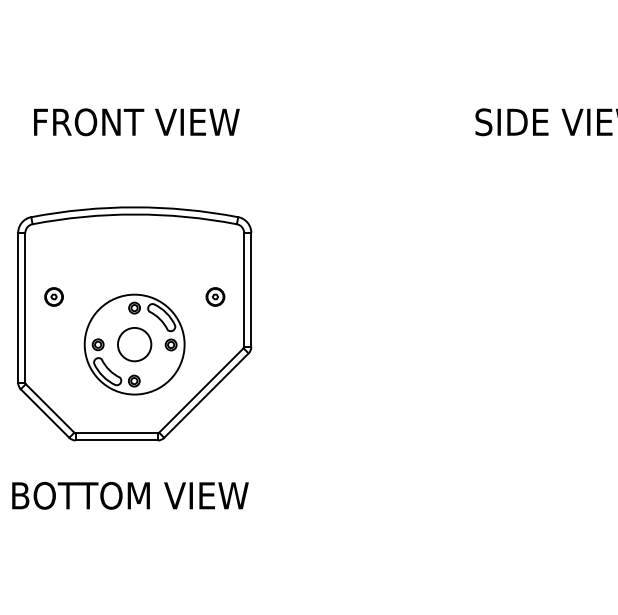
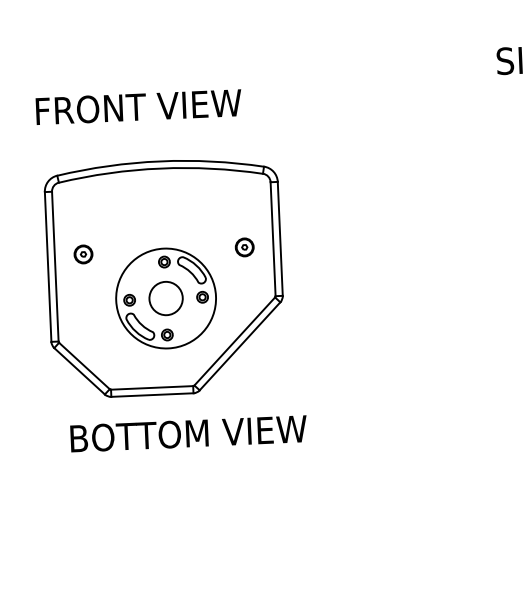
text: (136, 122) -> (138, 107), moved
text: (130, 495) -> (188, 433), moved

